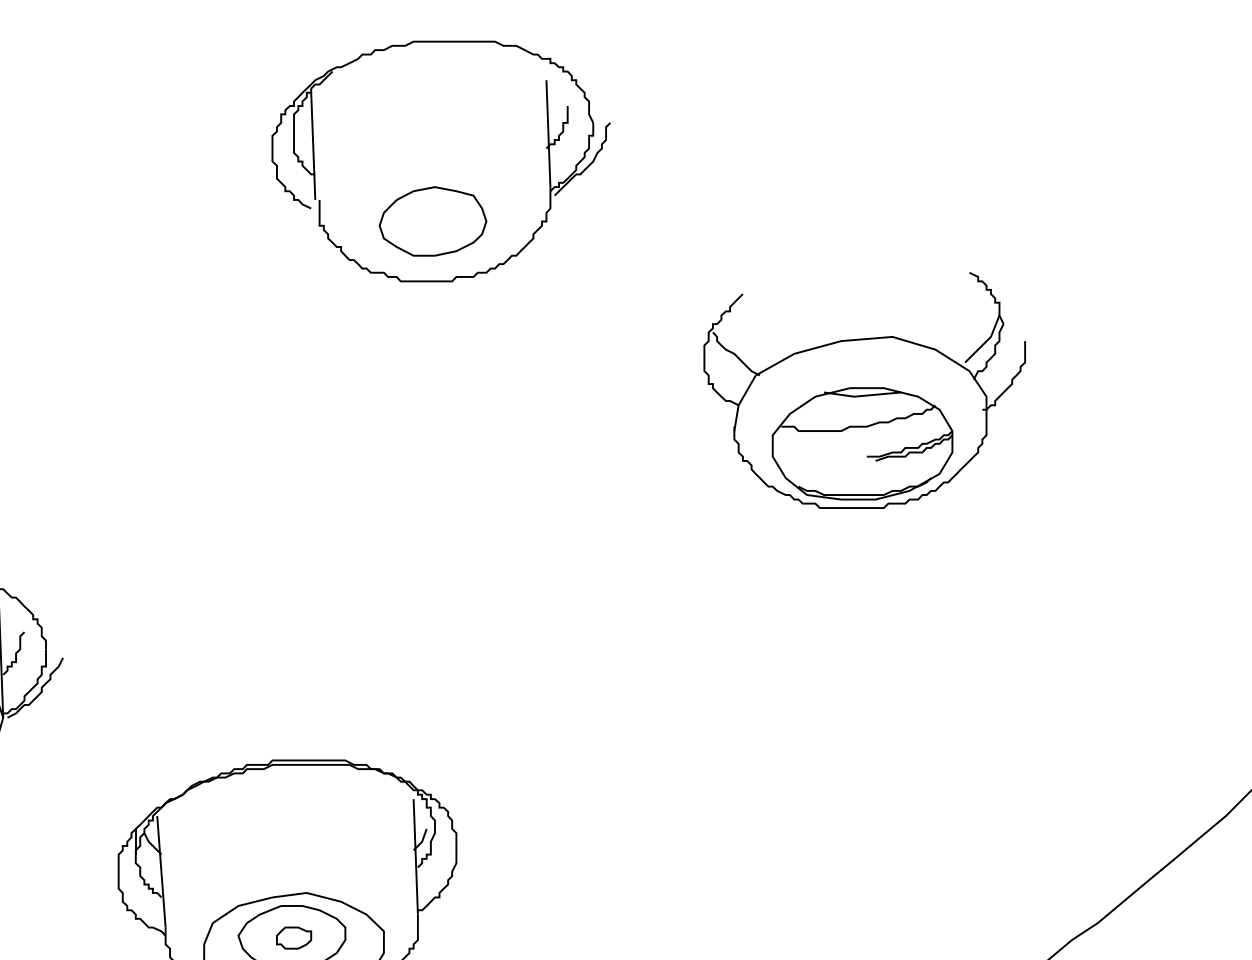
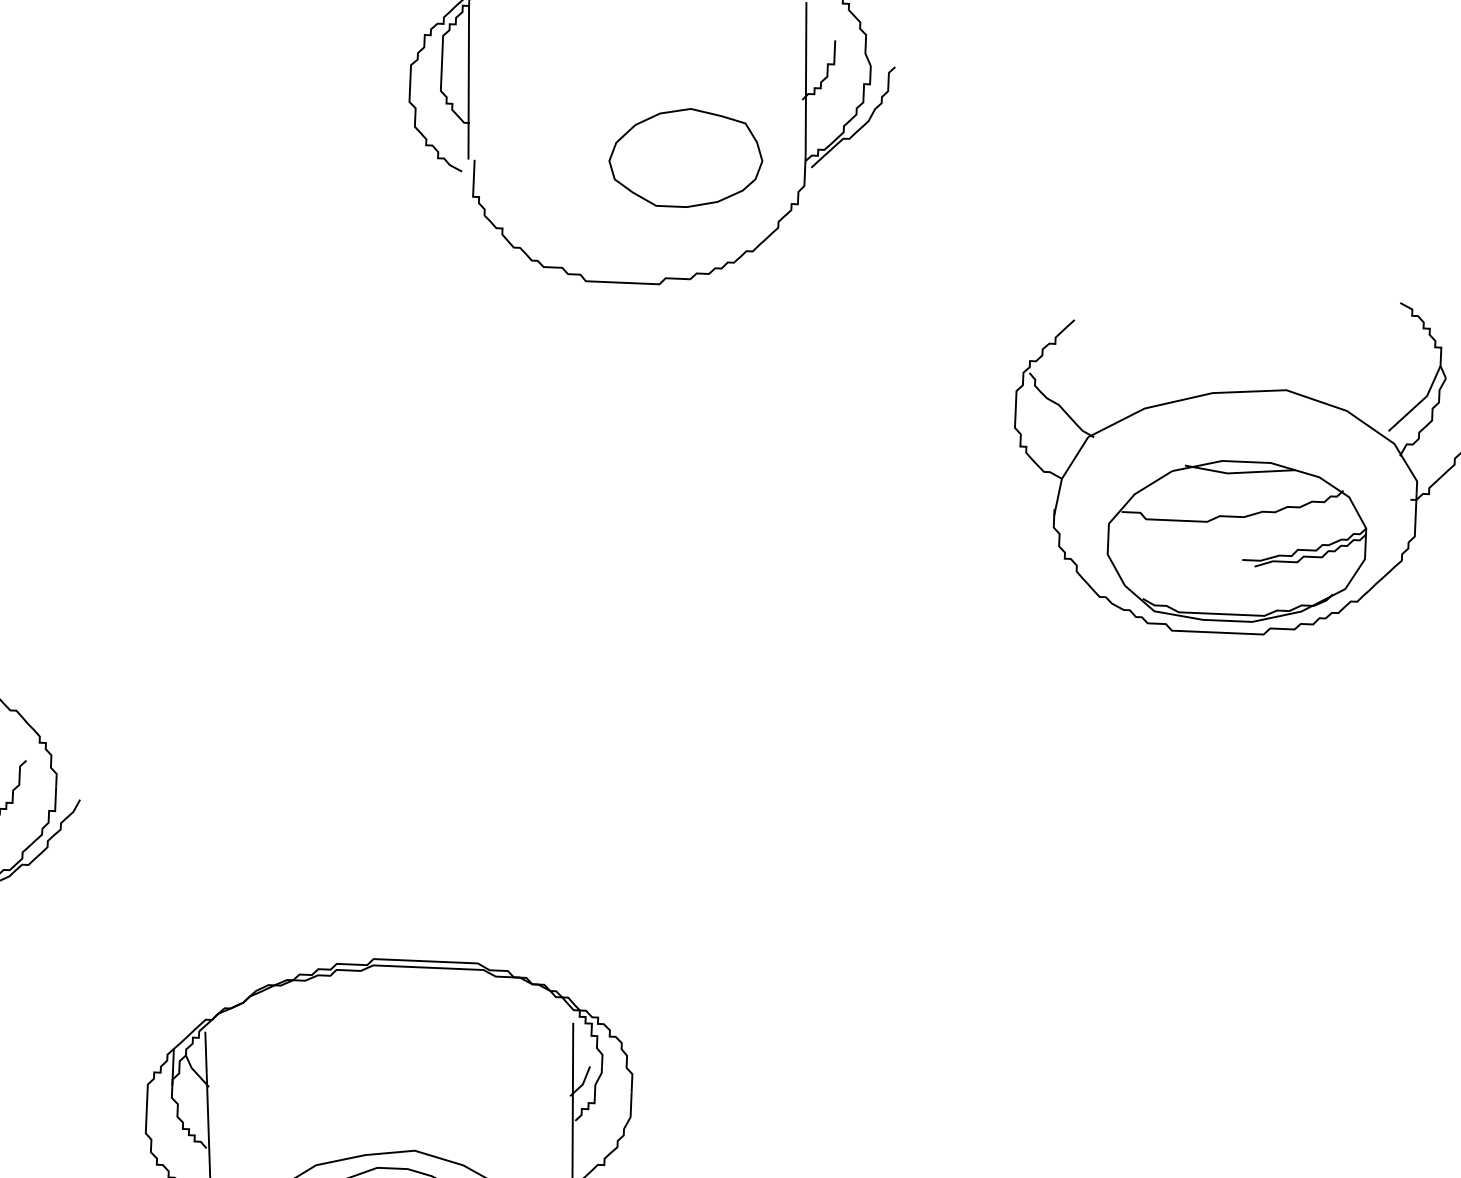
part: (432, 221) -> (685, 157), moved

